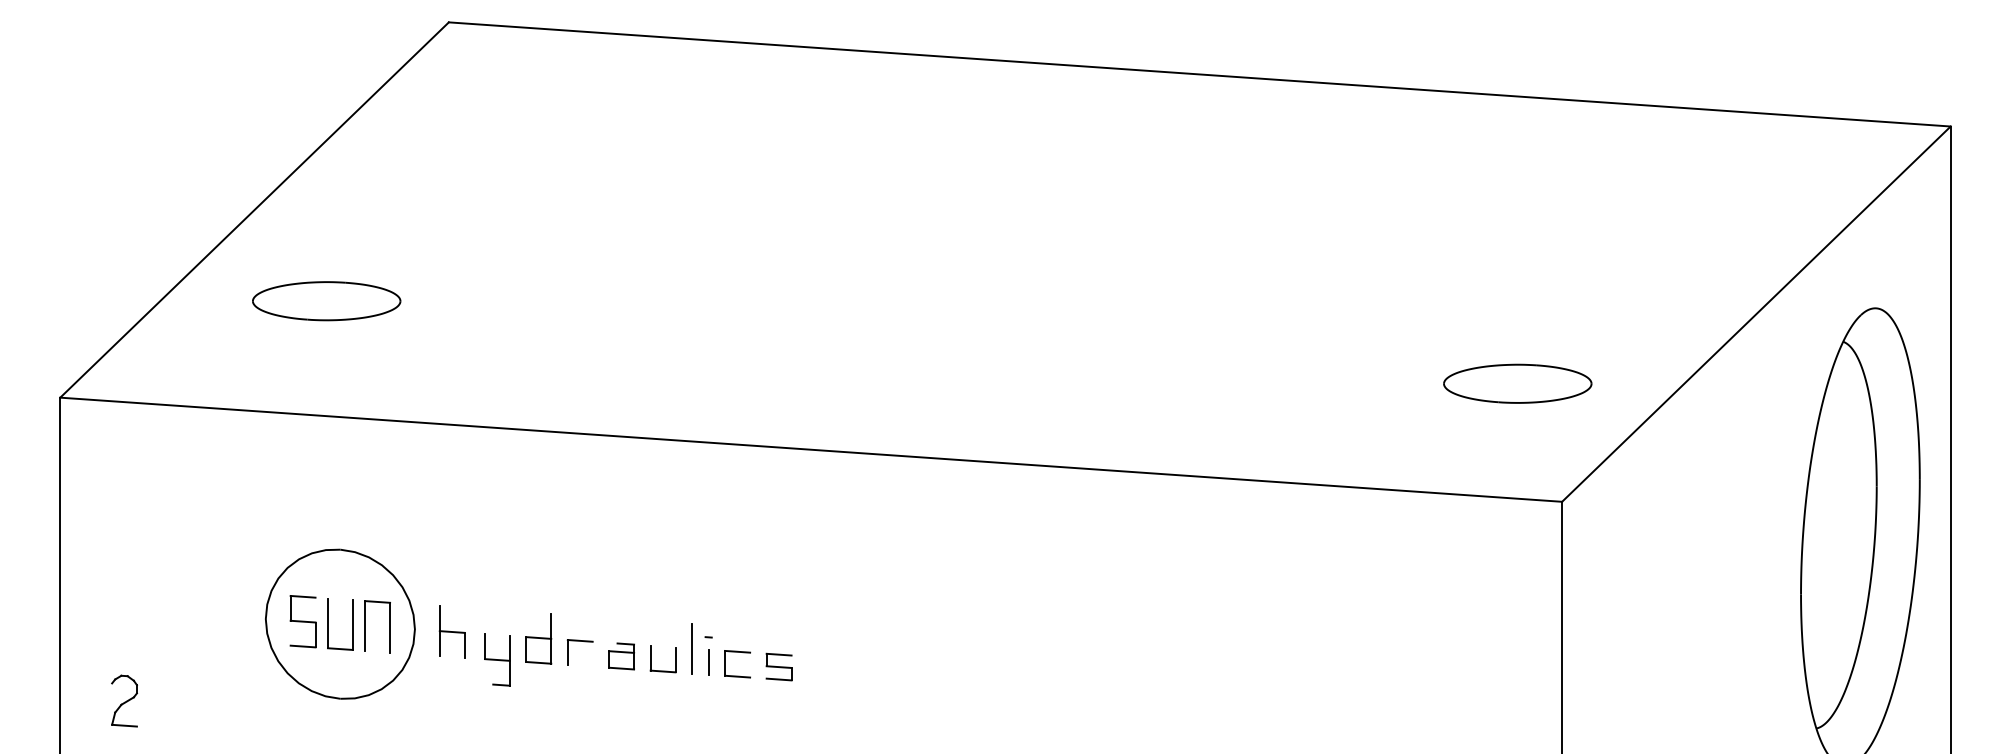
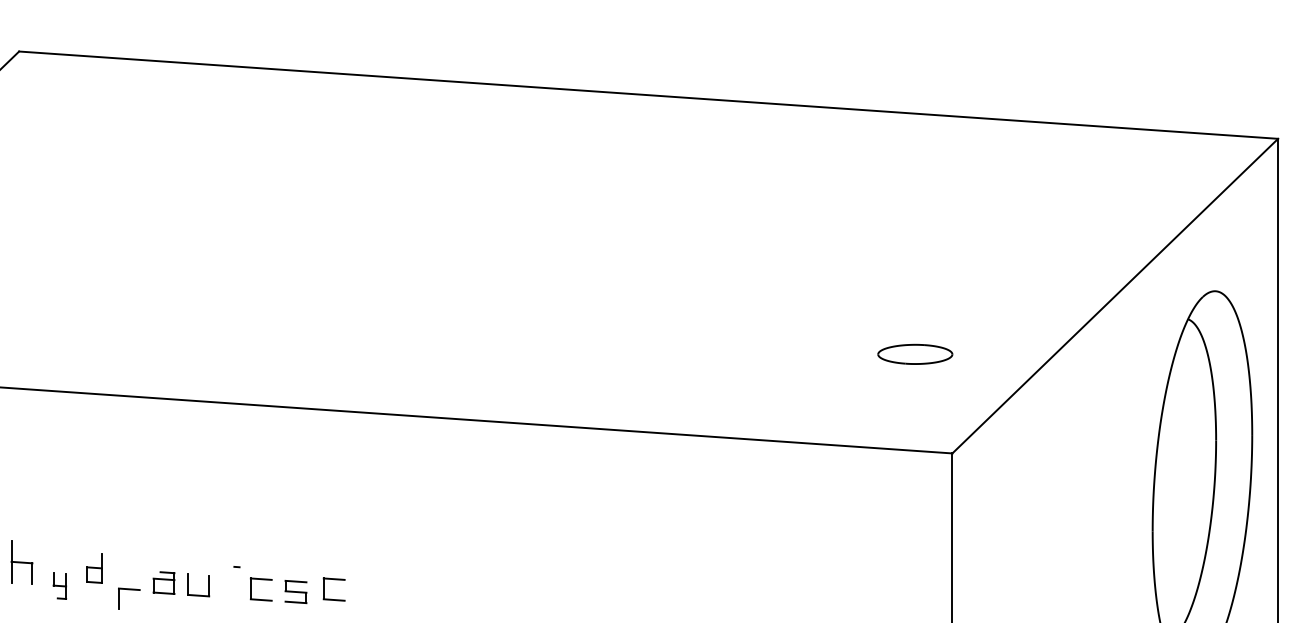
part: (1517, 383) -> (914, 354), size x0.6
part: (538, 638) -> (94, 568), size x0.7
part: (579, 641) -> (128, 589), moved
line: (692, 648) -> (223, 576), removed
part: (497, 659) -> (59, 585), size x0.6
line: (708, 661) -> (236, 587), removed
part: (824, 675) -> (334, 599), added

